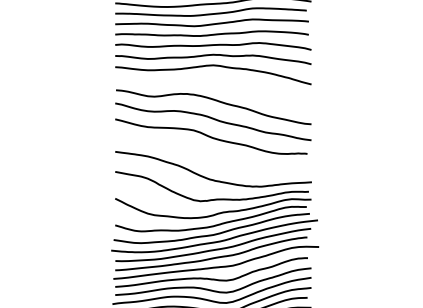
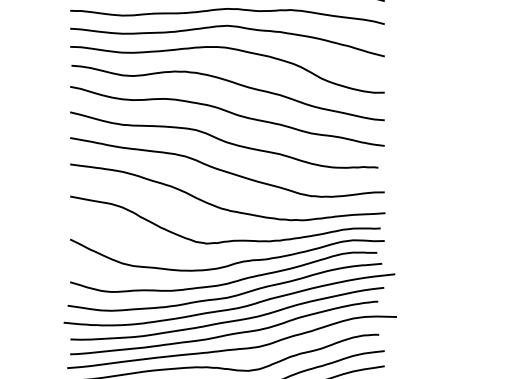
curve: (213, 80) -> (227, 50), added
curve: (213, 155) -> (227, 170), added

